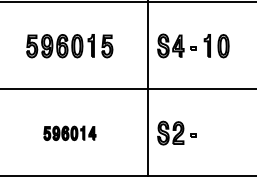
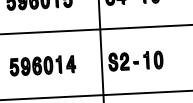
part: (69, 133) -> (42, 65), size x1.67
part: (216, 133) -> (153, 60), added

